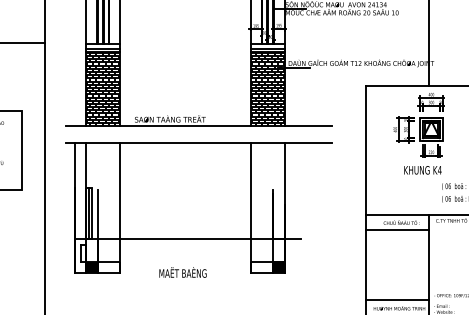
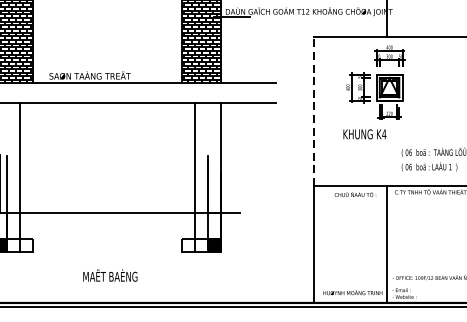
line: (365, 150) -> (313, 111), solid -> dashed
text: (422, 170) -> (364, 134), moved
line: (120, 207) -> (20, 177), moved
line: (250, 207) -> (194, 177), moved
line: (397, 229) -> (350, 202), removed
text: (182, 272) -> (109, 275), moved
line: (397, 300) -> (350, 283), removed

